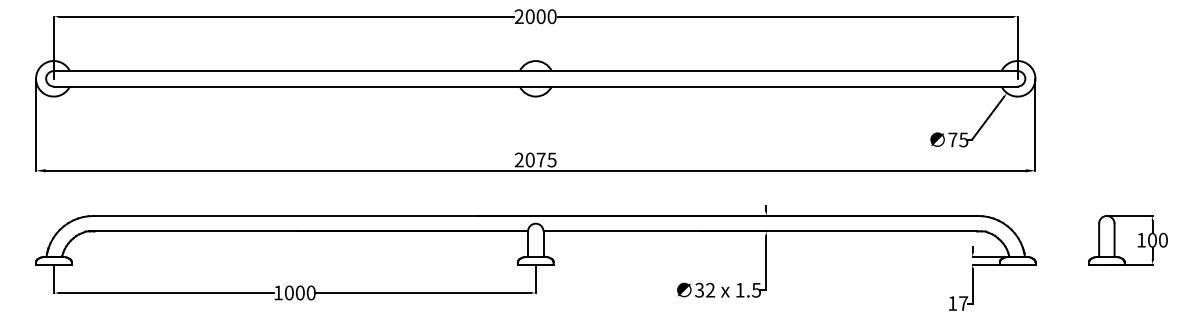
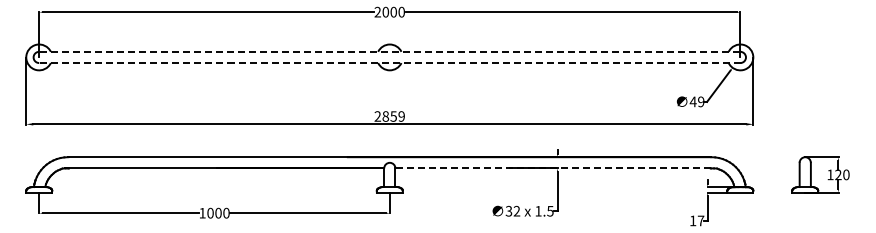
line: (535, 70) -> (389, 51), solid -> dashed
line: (535, 87) -> (389, 63), solid -> dashed
text: (957, 139) -> (696, 101), 75 -> 49
text: (540, 160) -> (393, 116), 2075 -> 2859
line: (760, 231) -> (553, 168), solid -> dashed
text: (1152, 239) -> (838, 174), 100 -> 120

